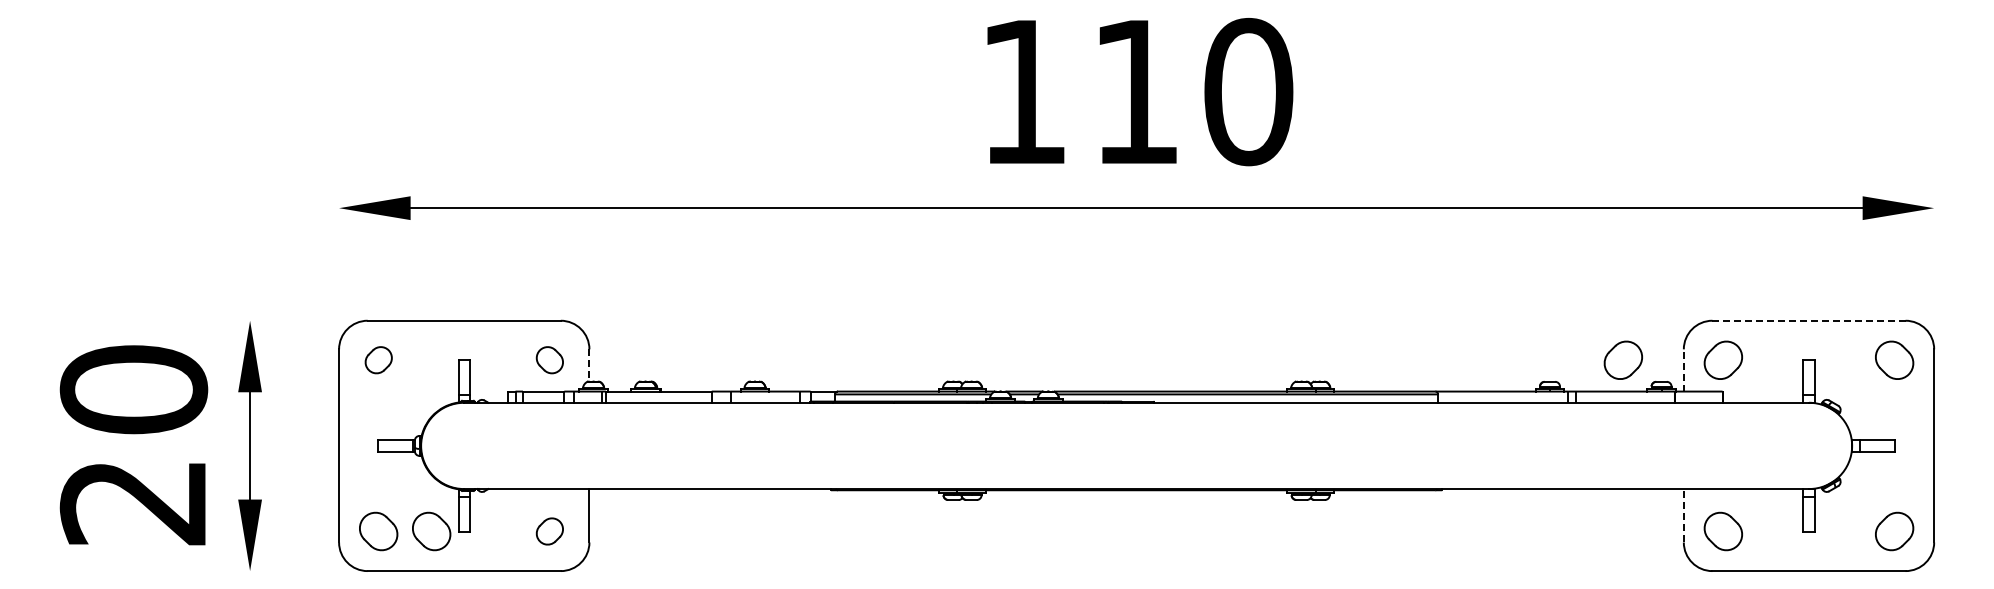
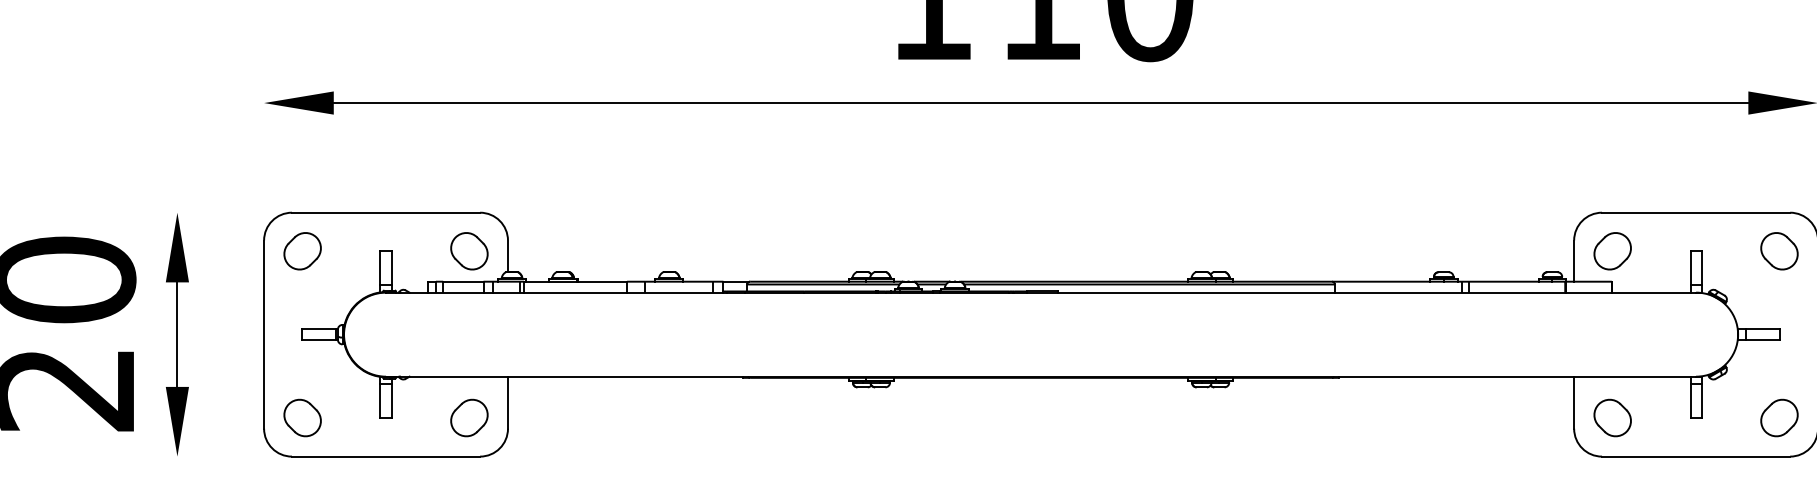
line: (1809, 320) -> (1696, 212), dashed -> solid
part: (378, 359) -> (302, 250), size x1.43
part: (549, 359) -> (469, 250), size x1.43
part: (1622, 359) -> (1514, 250), removed
line: (589, 365) -> (508, 256), dashed -> solid
line: (1683, 369) -> (1573, 260), dashed -> solid
line: (1683, 515) -> (1573, 402), dashed -> solid
part: (431, 531) -> (354, 418), removed
part: (549, 531) -> (469, 418), size x1.43

